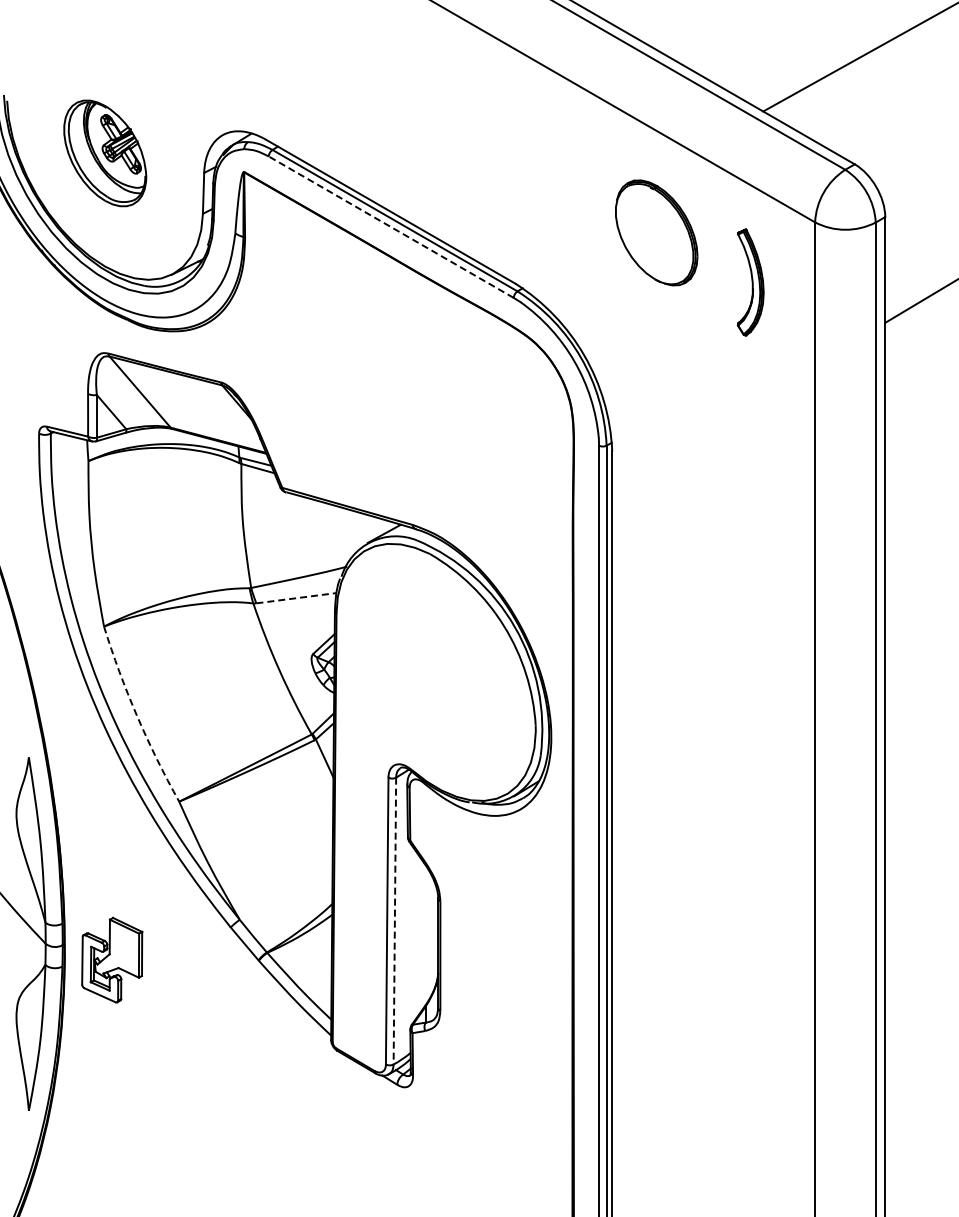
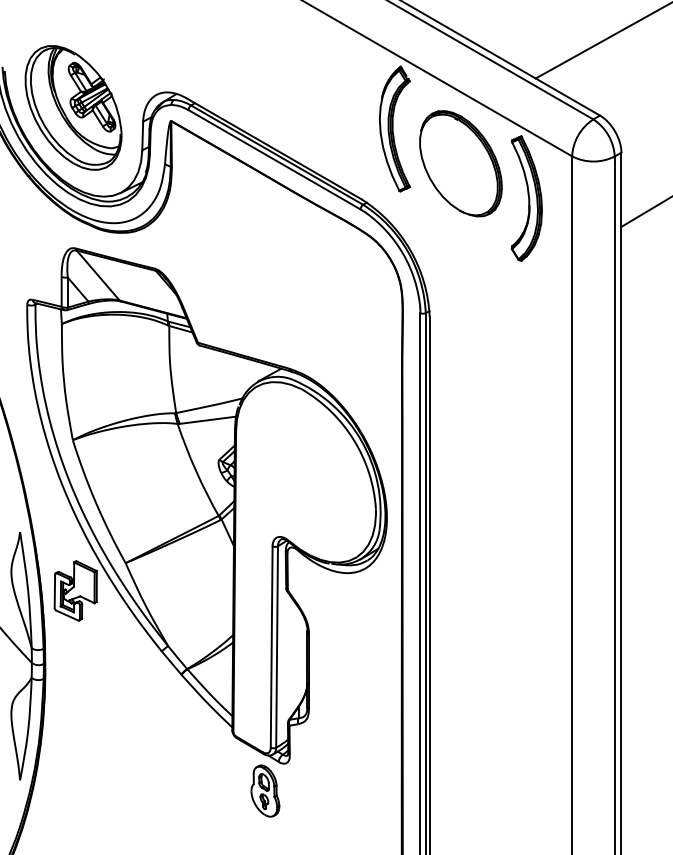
part: (105, 153) -> (73, 107), size x1.67
part: (562, 183) -> (394, 129), added
line: (390, 226) -> (274, 159), dashed -> solid
part: (656, 232) -> (460, 163), size x1.43
part: (750, 282) -> (526, 198), size x1.67
line: (297, 598) -> (208, 420), dashed -> solid
arc: (137, 716) -> (96, 503), dashed -> solid
line: (394, 921) -> (276, 647), dashed -> solid
part: (112, 959) -> (75, 590), moved
part: (378, 1125) -> (265, 790), added

